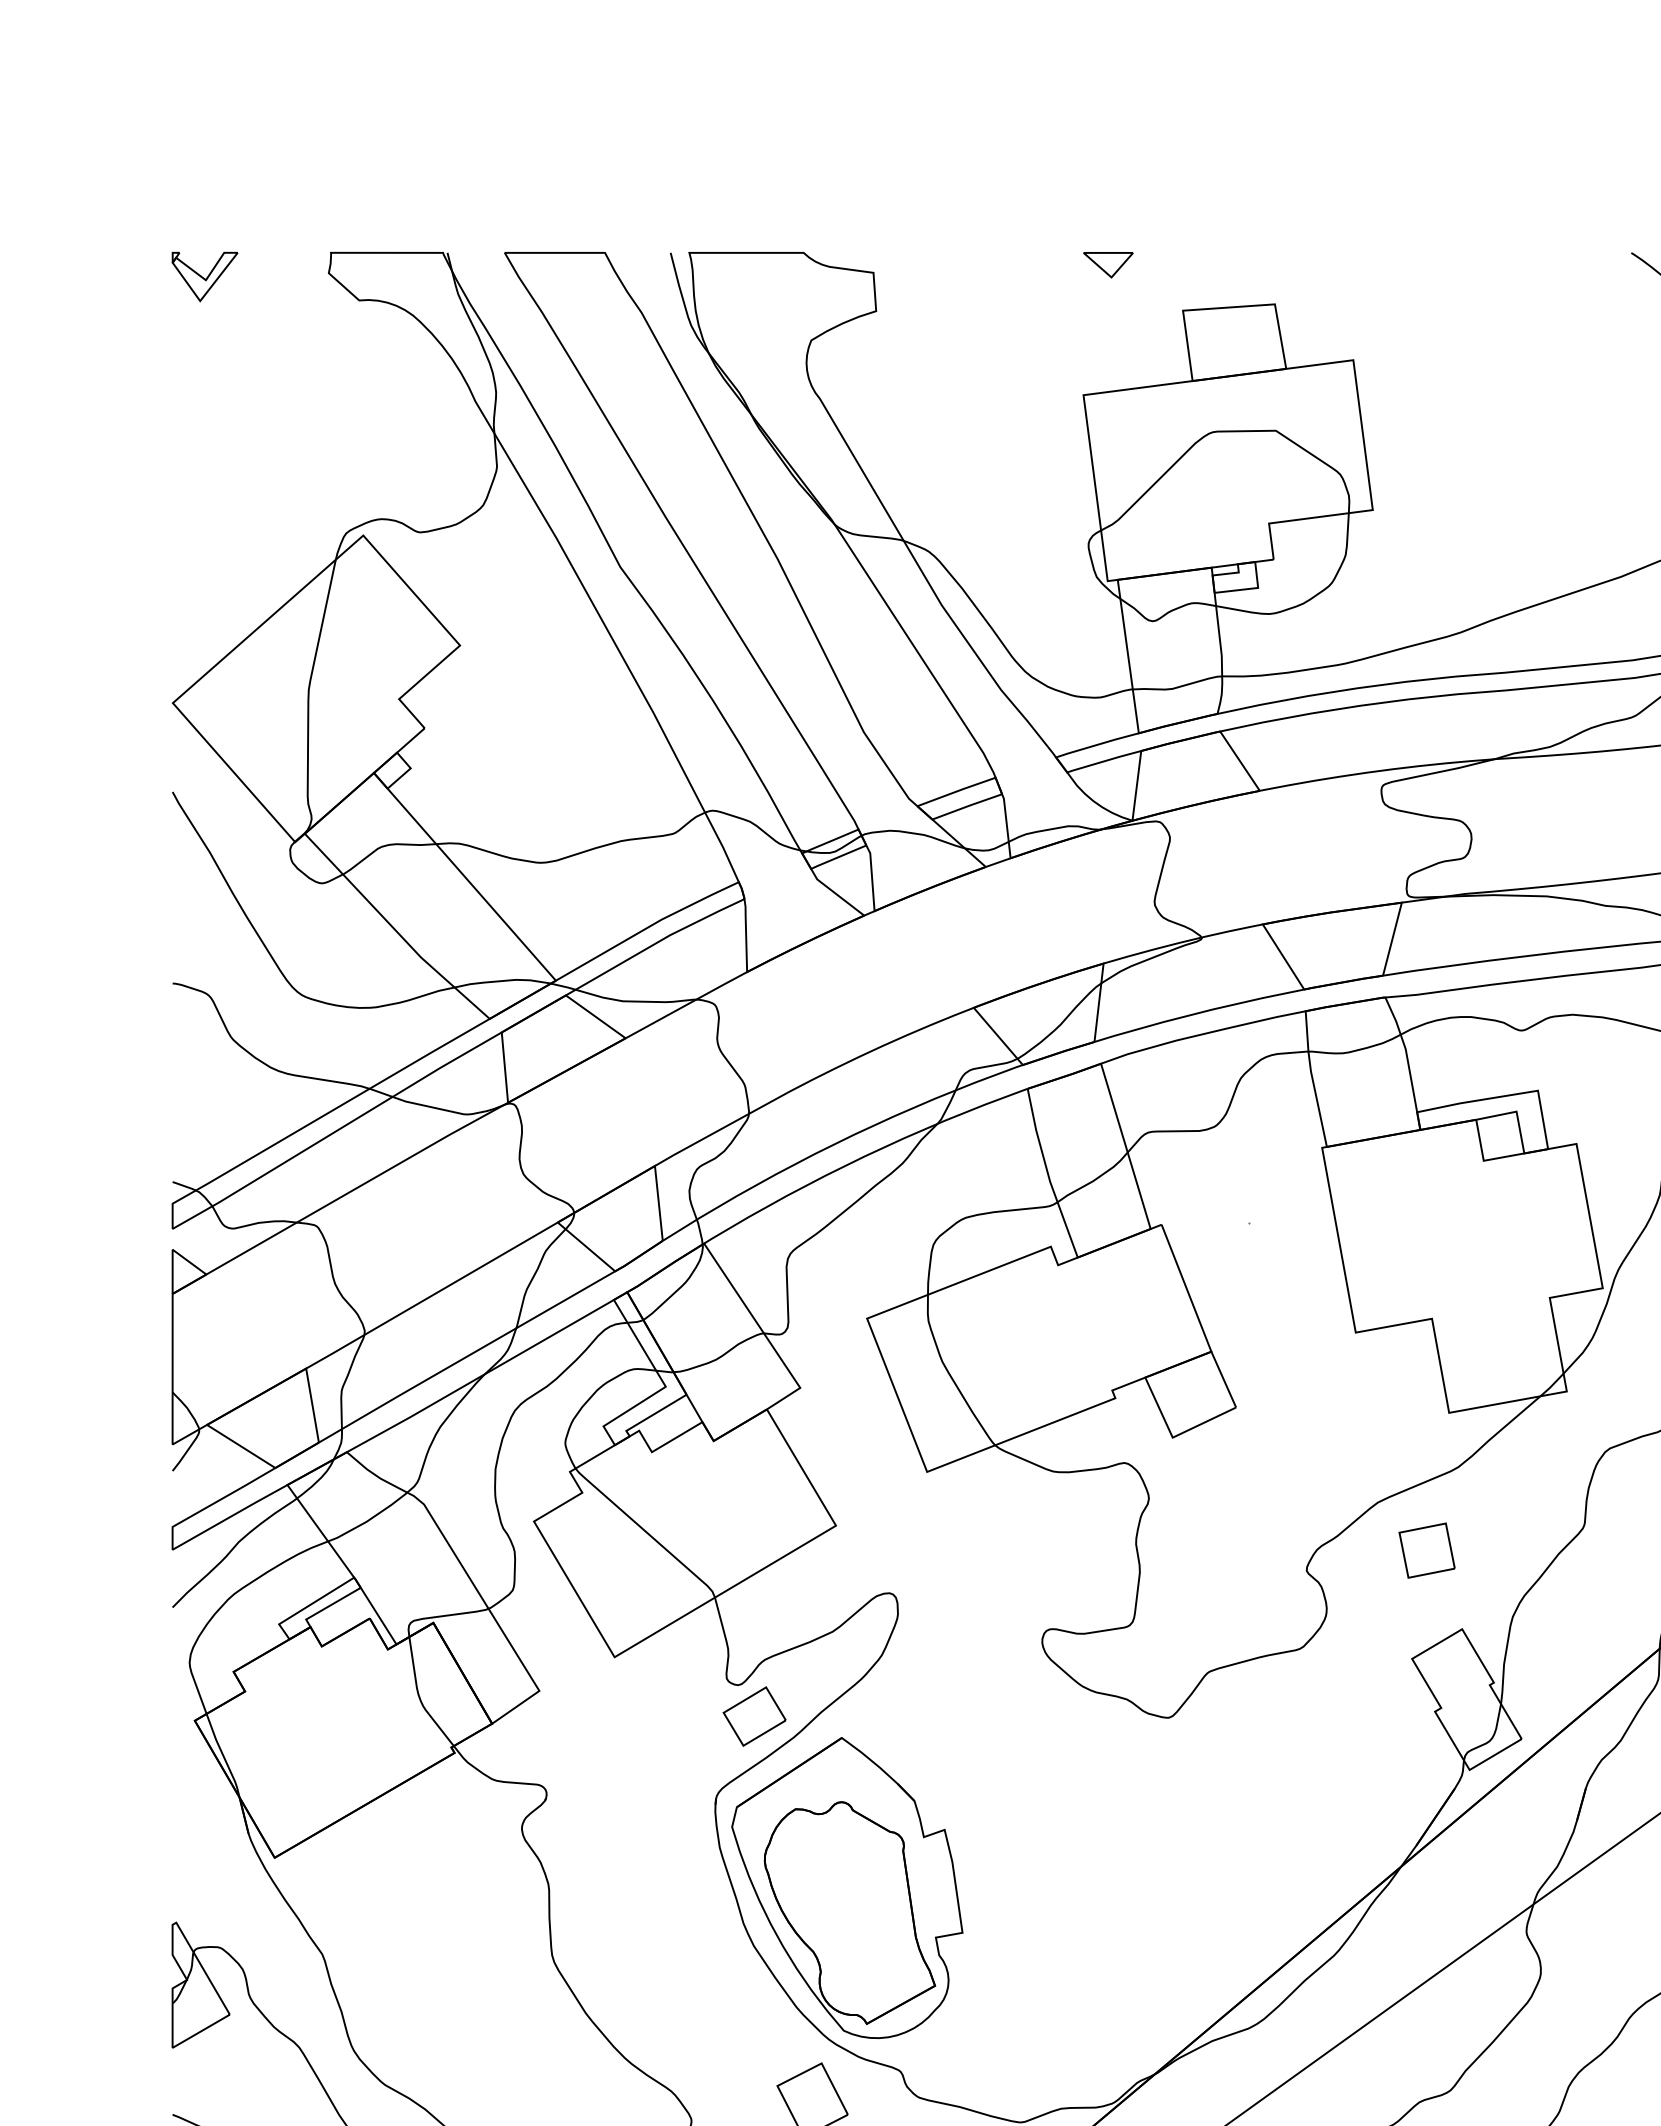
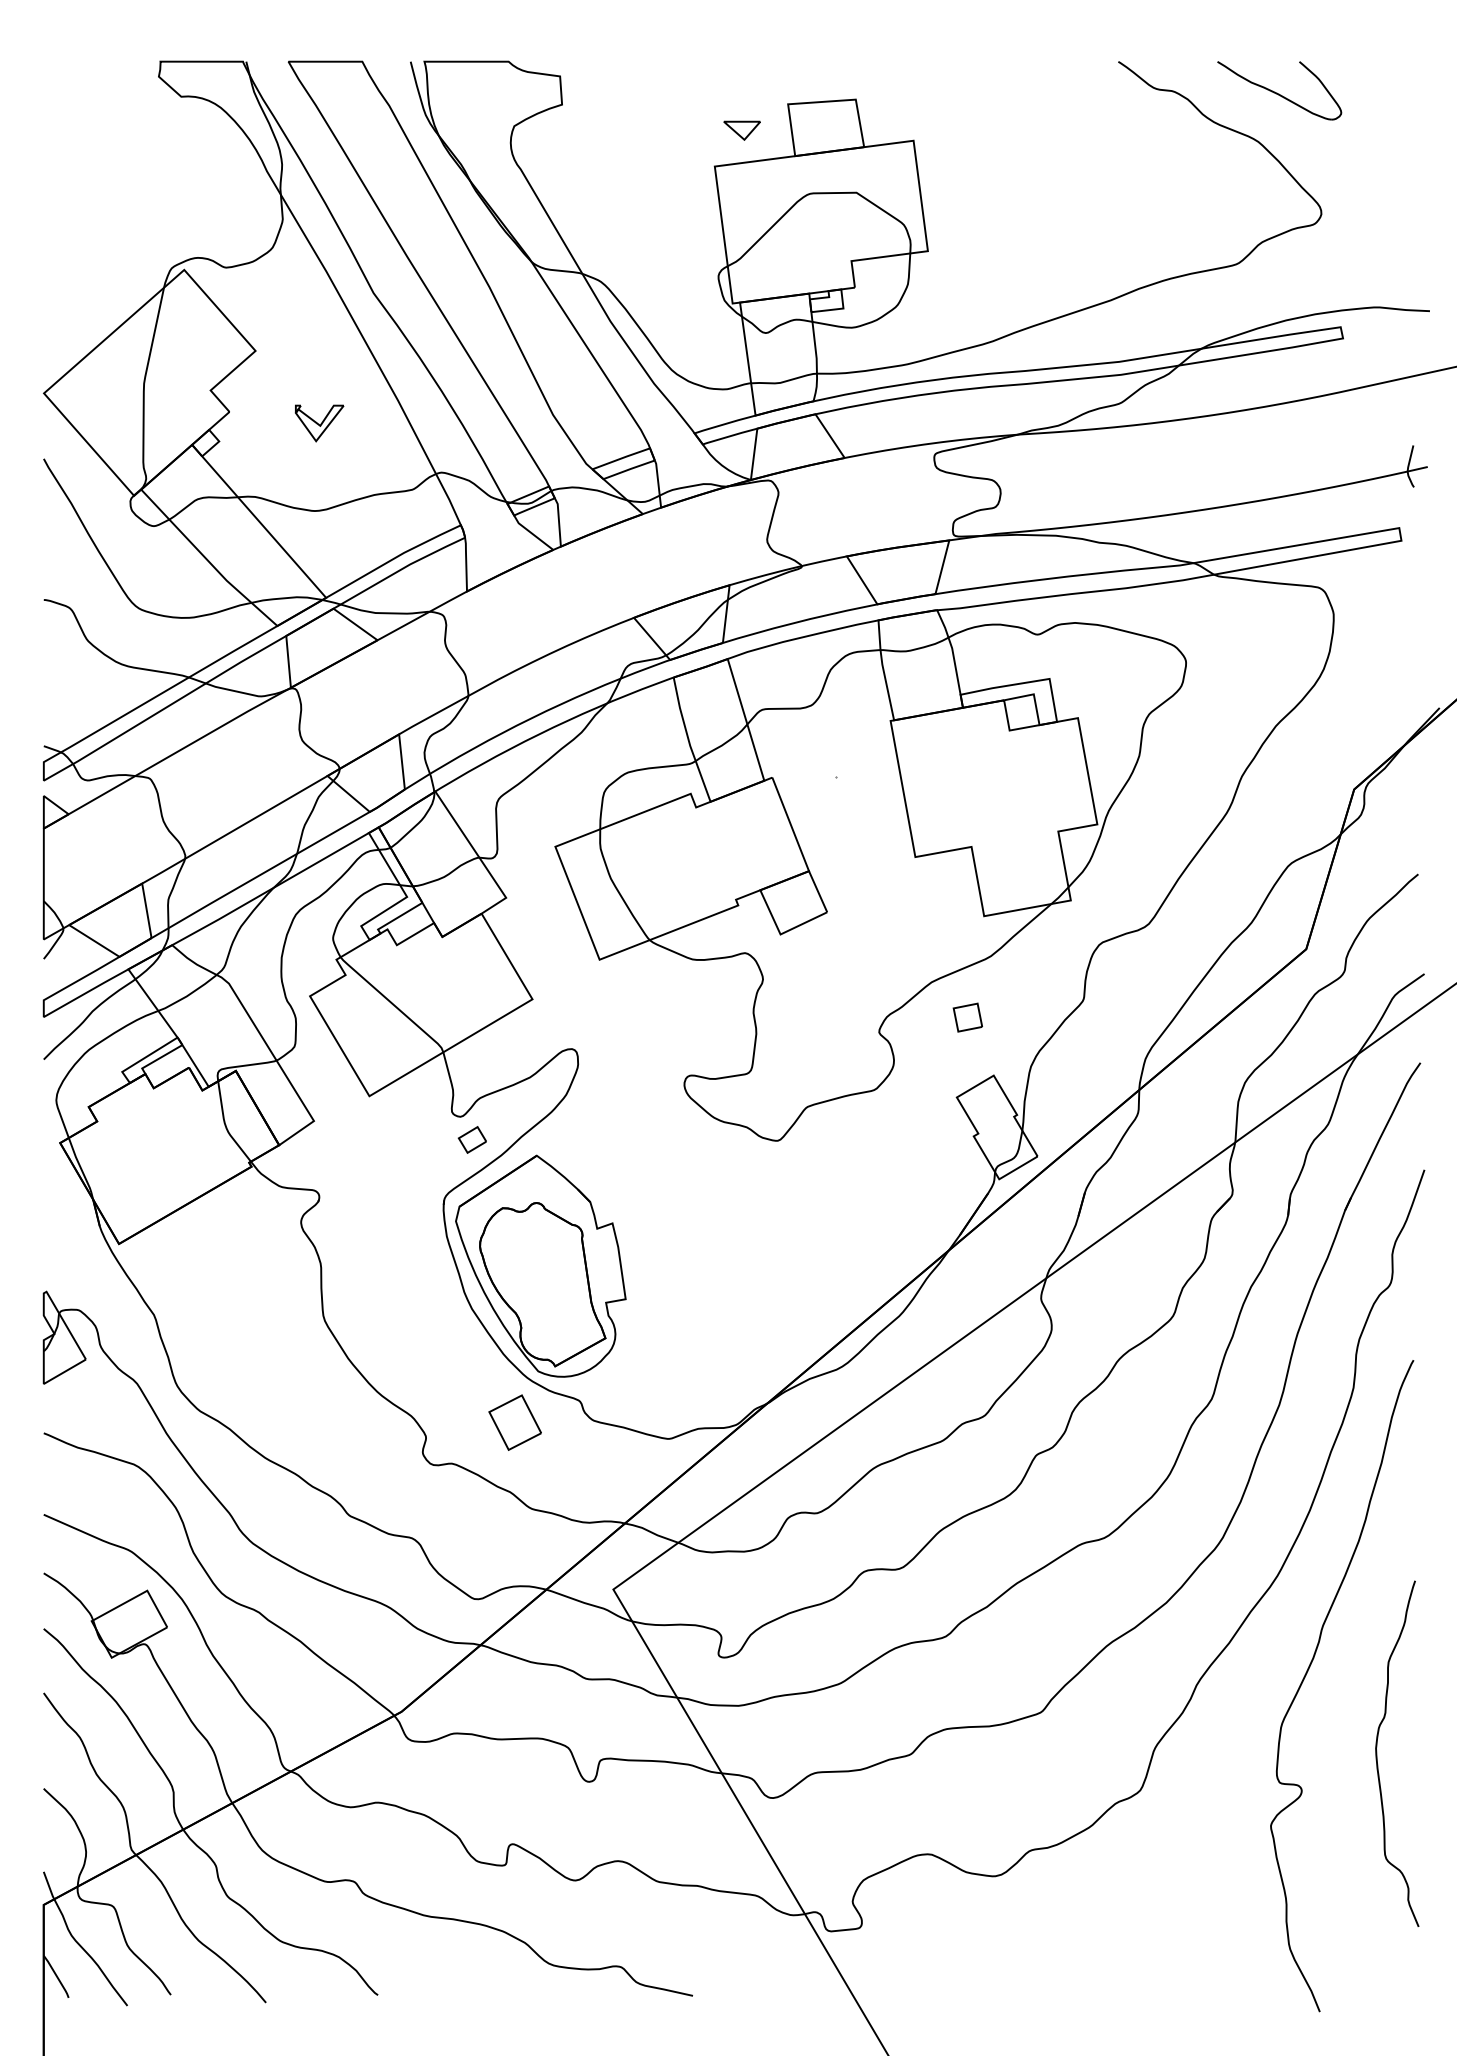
part: (1107, 264) -> (741, 130), moved
part: (204, 277) -> (319, 423), moved
part: (1426, 1550) -> (967, 1017), size x0.7
part: (754, 1715) -> (472, 1139), size x0.6

